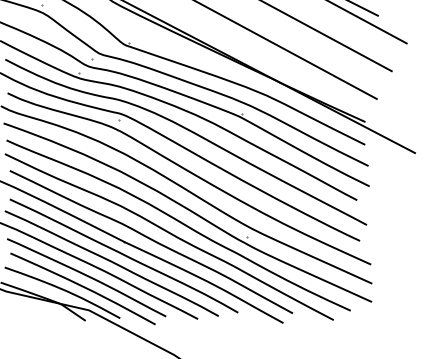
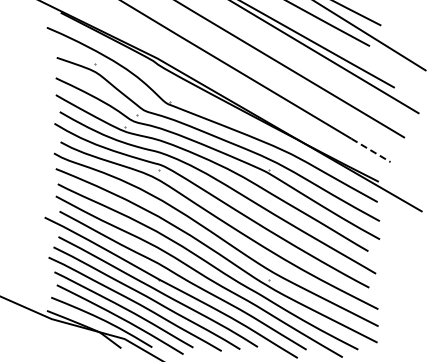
line: (355, 87) -> (371, 150), solid -> dashed

